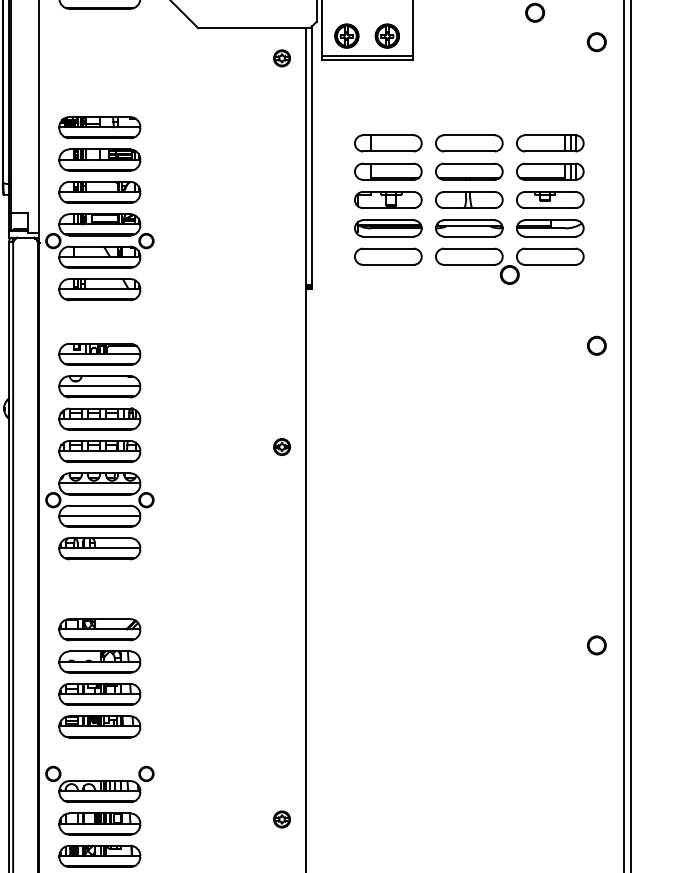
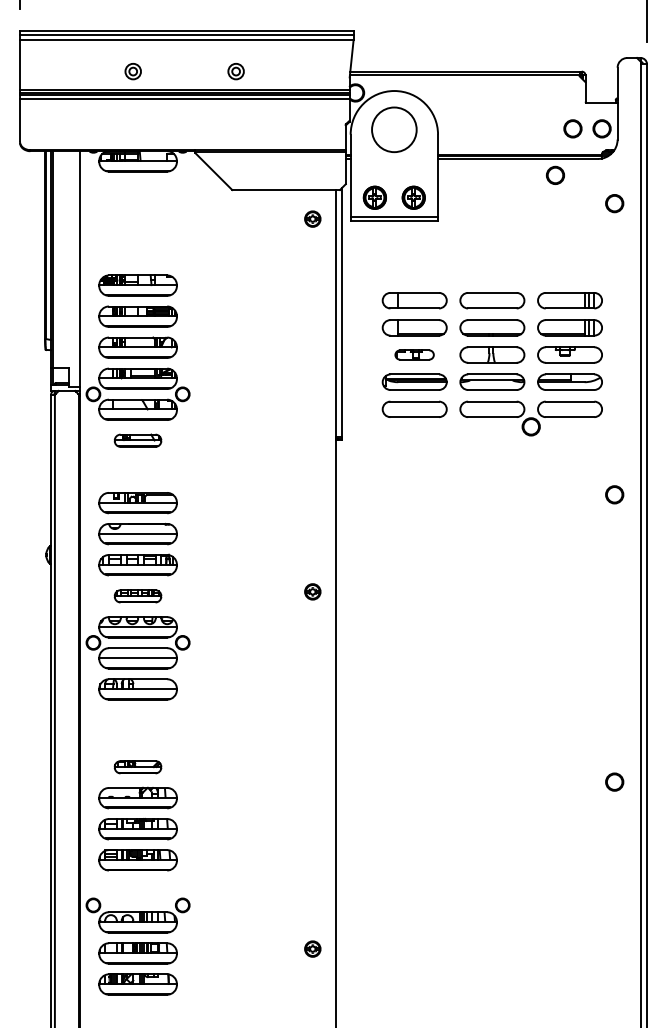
part: (388, 199) -> (414, 354), size x0.6
part: (99, 289) -> (137, 440), size x0.6
part: (99, 451) -> (137, 596), size x0.6
part: (99, 630) -> (137, 767), size x0.6

